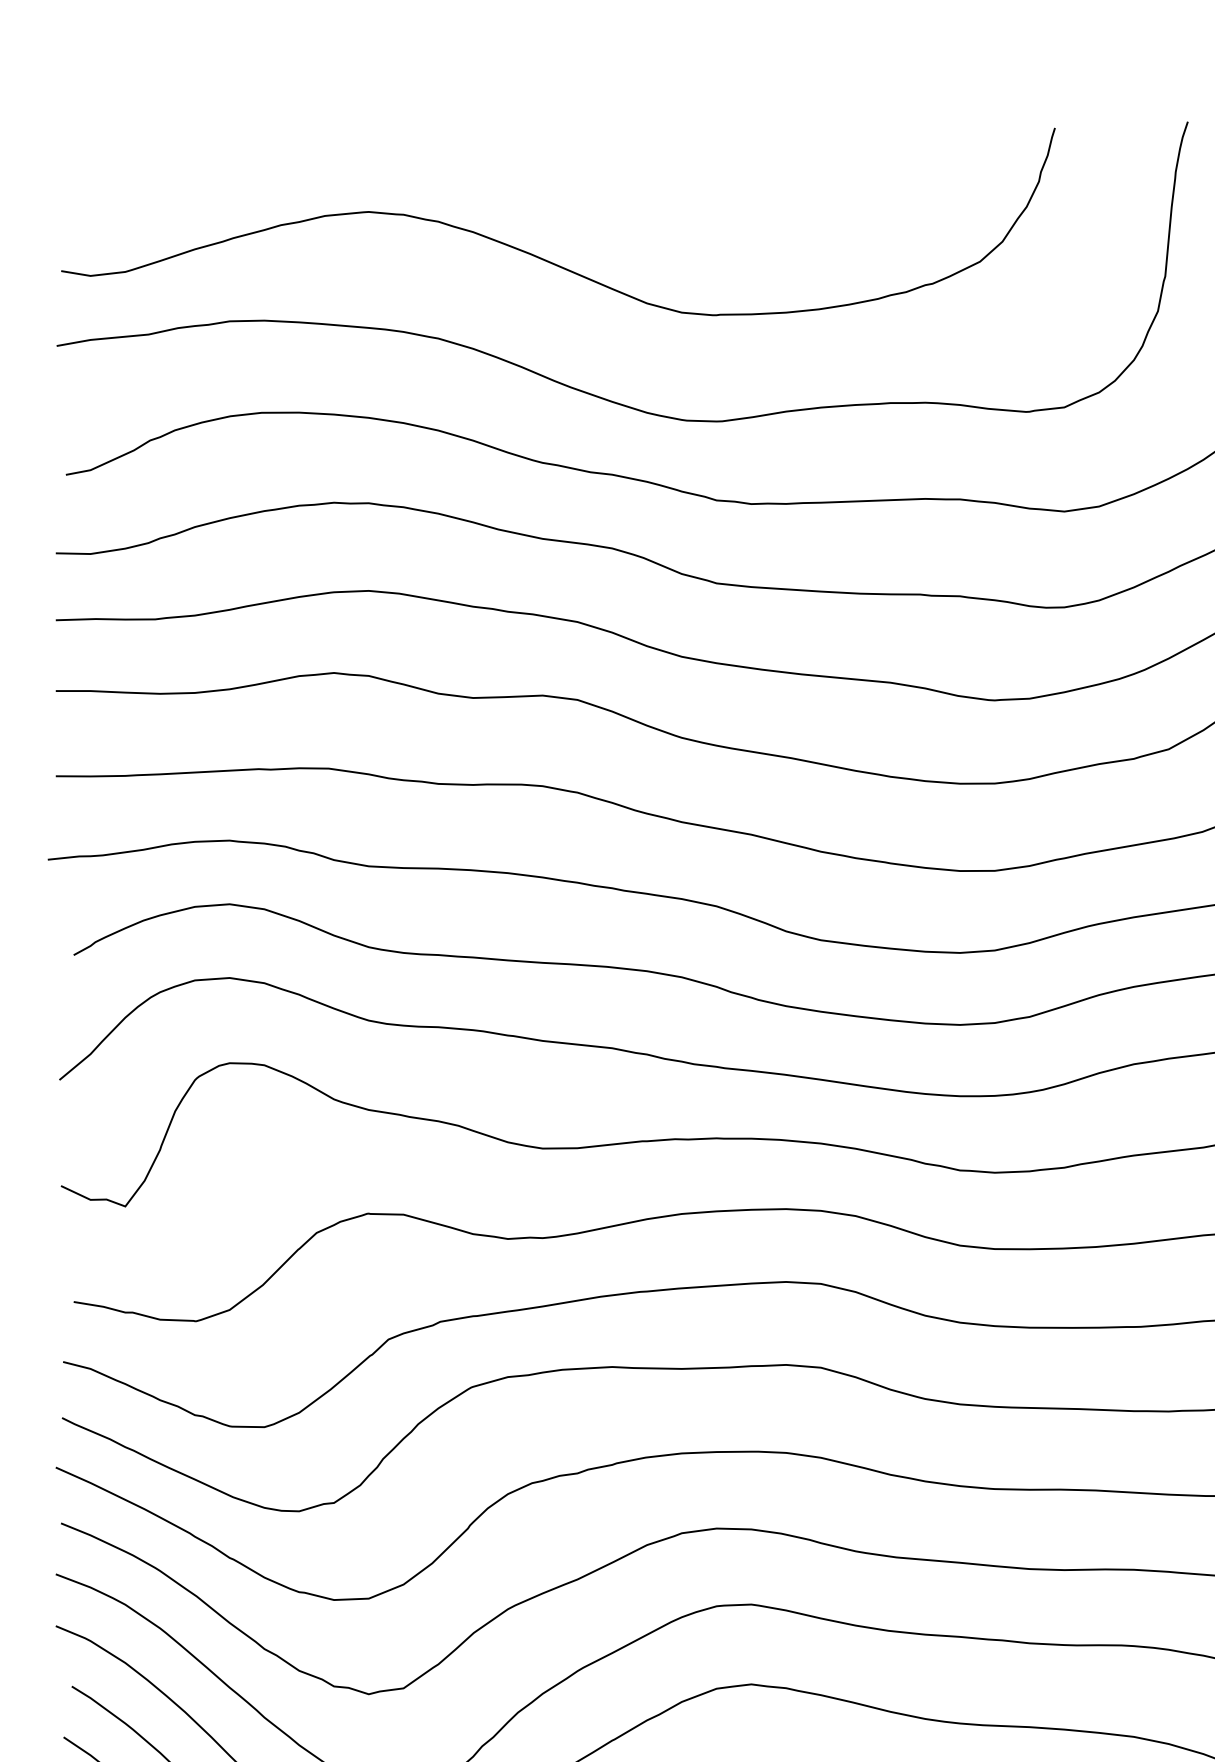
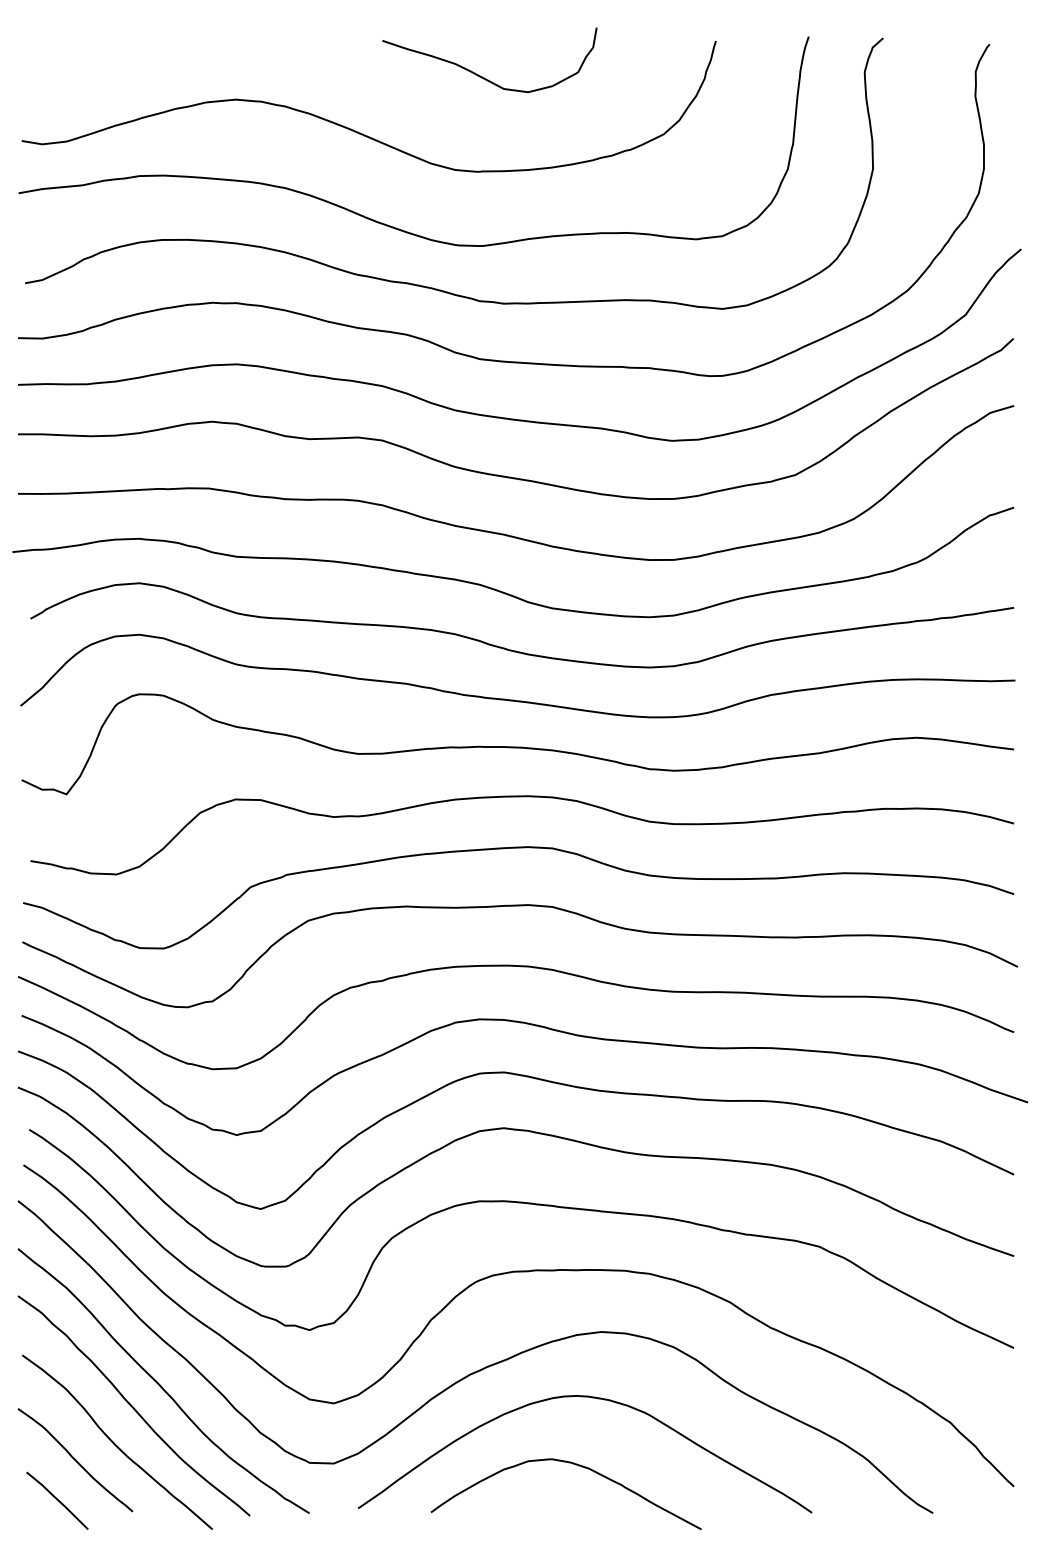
curve: (720, 178) -> (482, 76), added

